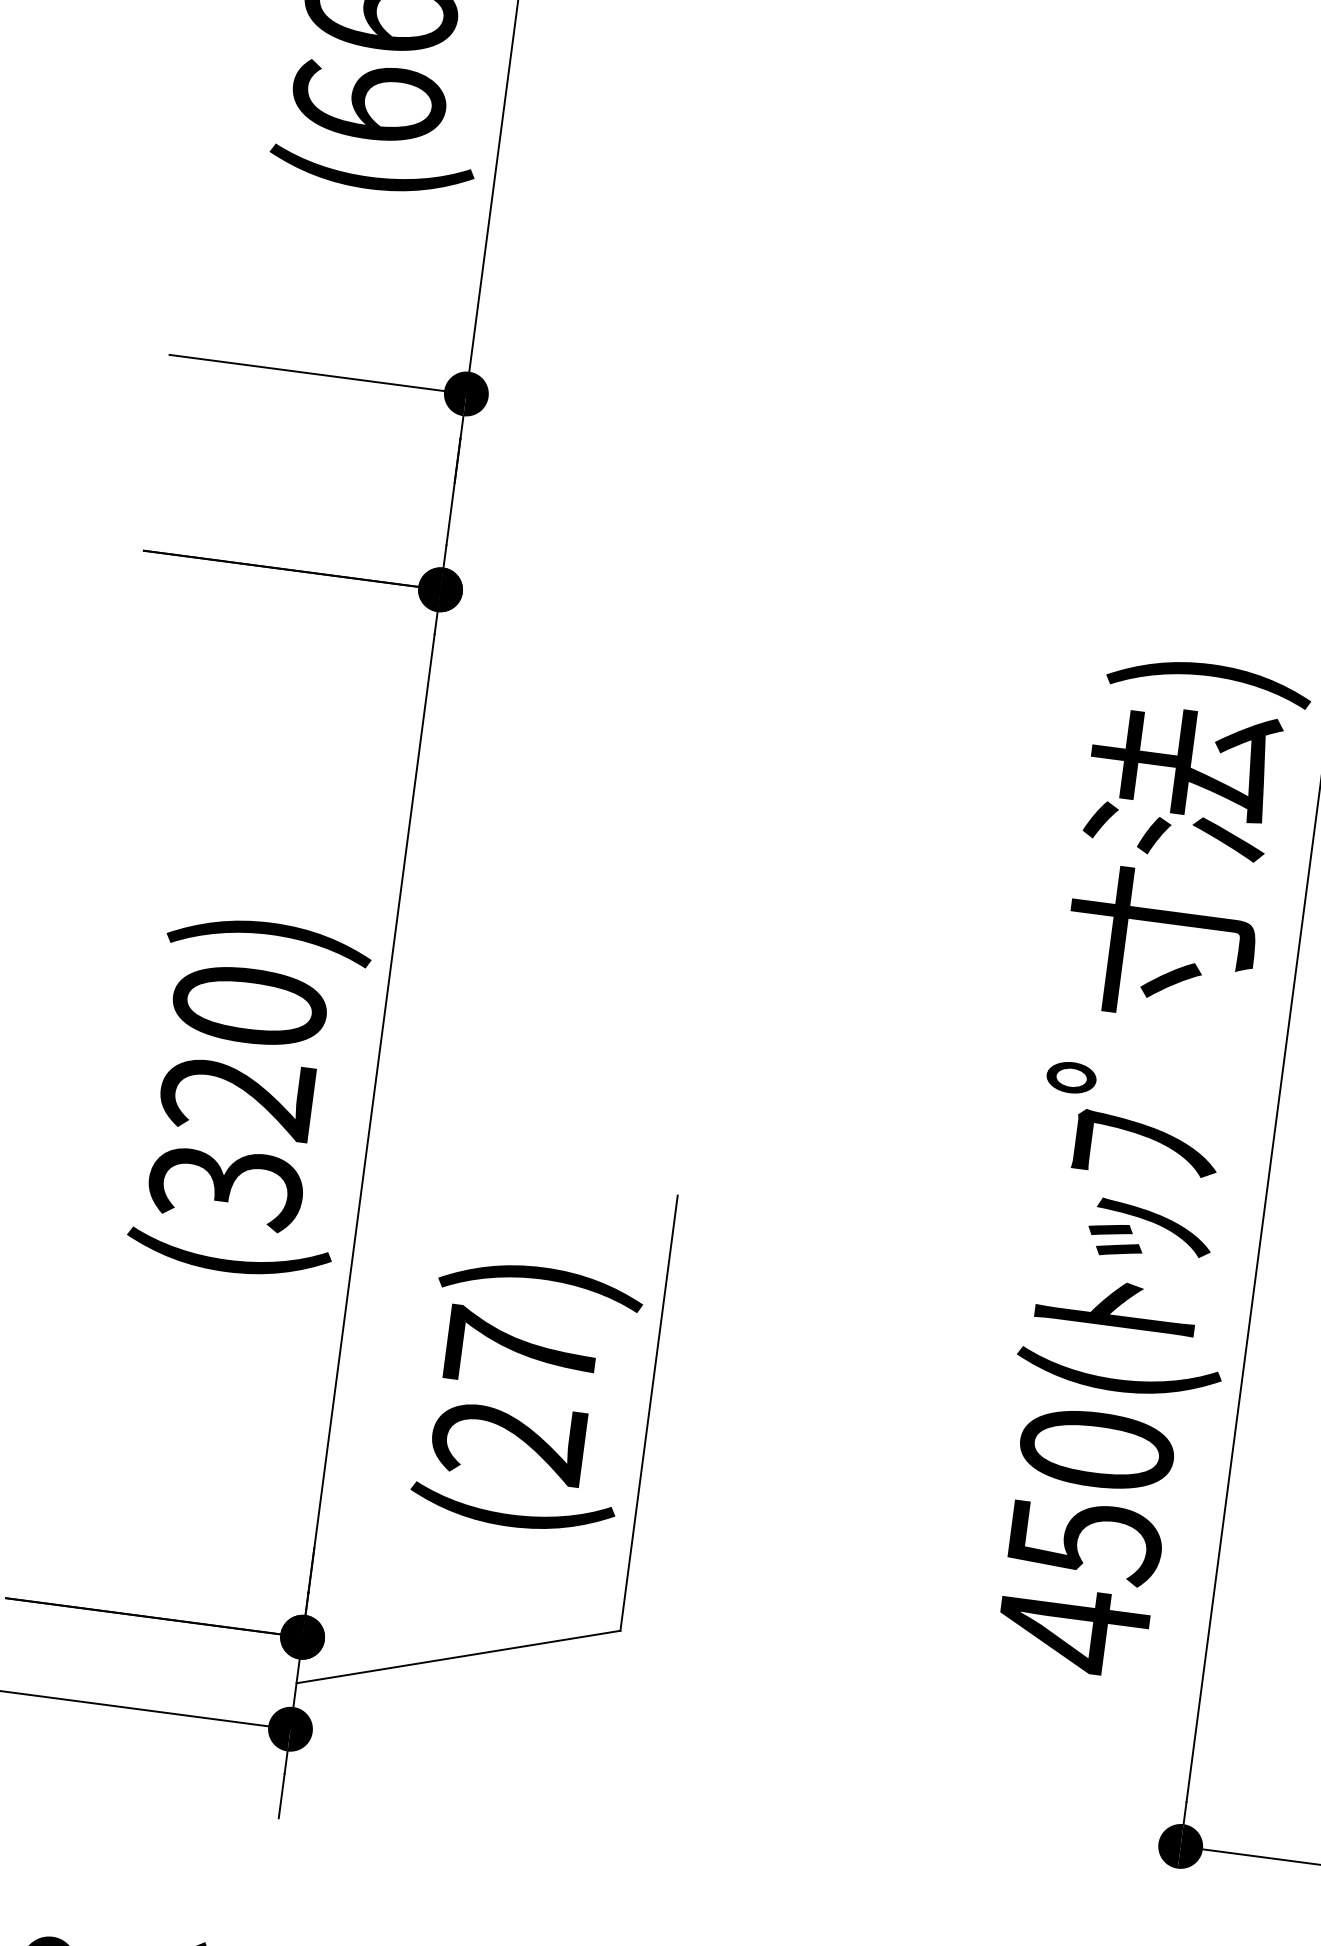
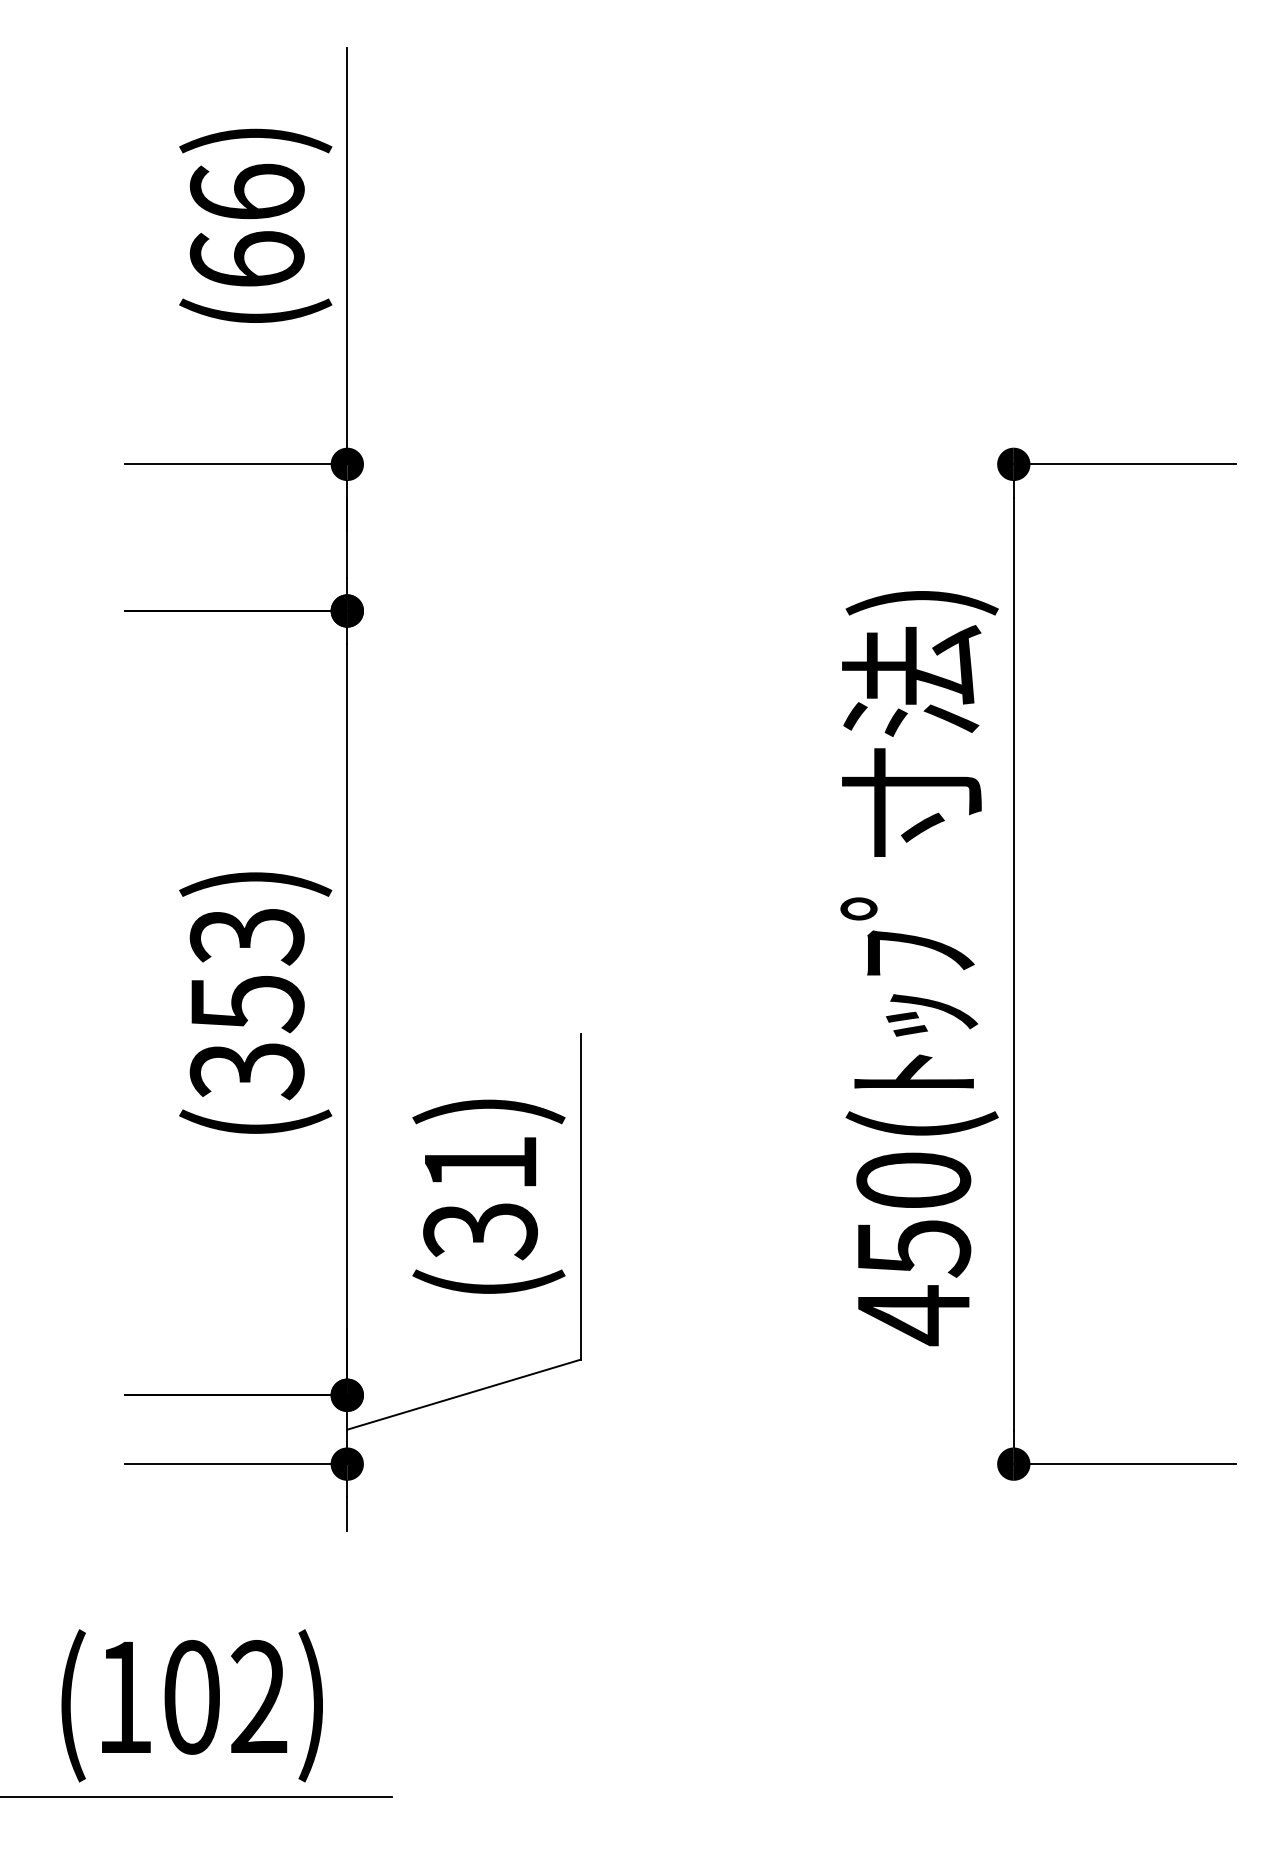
text: (242, 1052) -> (246, 970), (320) -> (353)
text: (515, 1396) -> (480, 1197), (27) -> (31)

